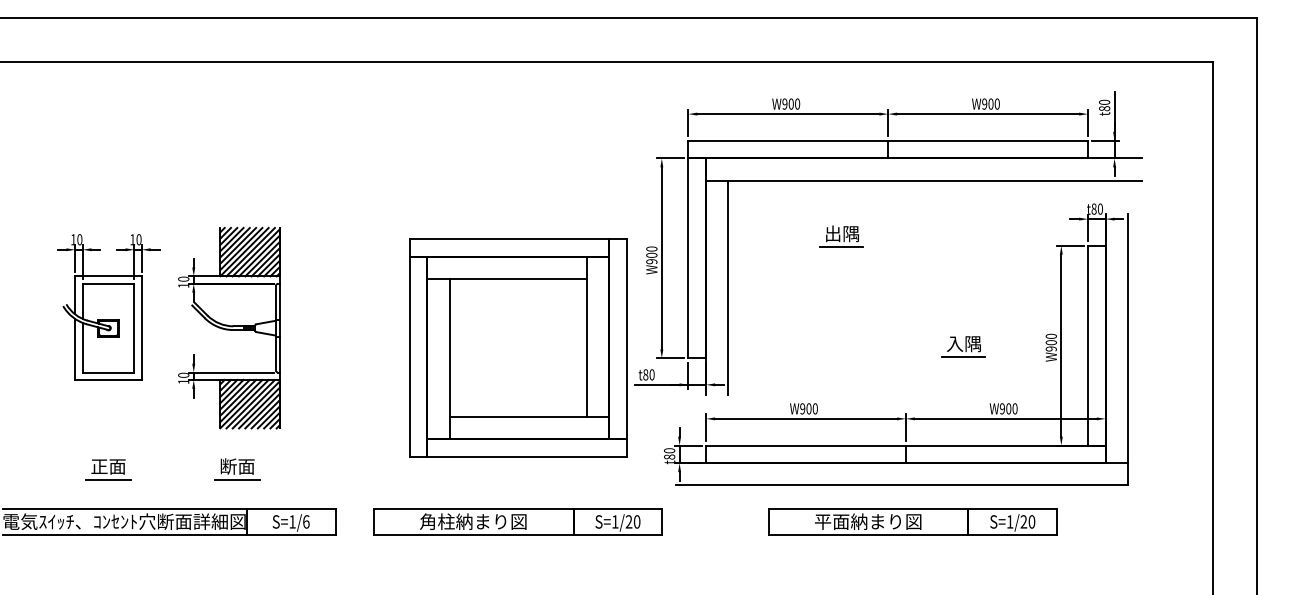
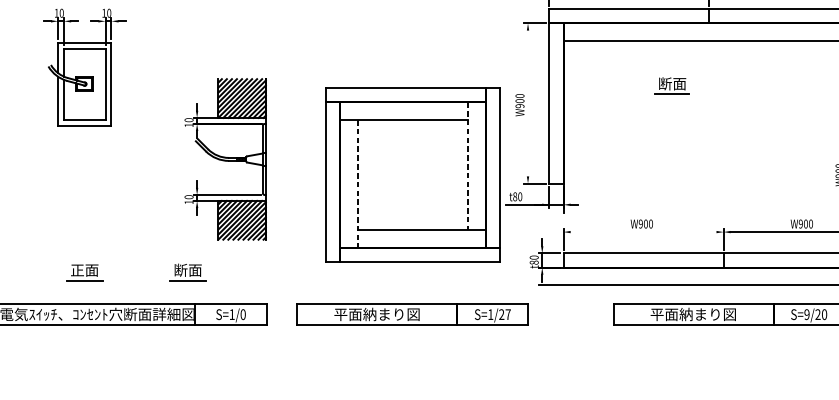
text: (842, 233) -> (672, 83), 出隅 -> 断面
line: (661, 258) -> (527, 103), removed
line: (728, 287) -> (581, 126), removed
part: (108, 307) -> (84, 67), moved
part: (229, 327) -> (225, 158), moved
line: (587, 336) -> (468, 166), solid -> dashed
part: (963, 346) -> (769, 174), removed
line: (449, 358) -> (357, 183), solid -> dashed
line: (806, 418) -> (643, 231), removed
text: (306, 521) -> (243, 314), S=1/6 -> S=1/0
text: (437, 521) -> (348, 314), 角柱納まり図 -> 平面納まり図
text: (636, 521) -> (507, 314), S=1/20 -> S=1/27
text: (1009, 521) -> (806, 314), S=1/20 -> S=9/20

